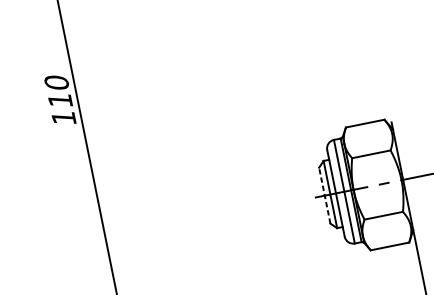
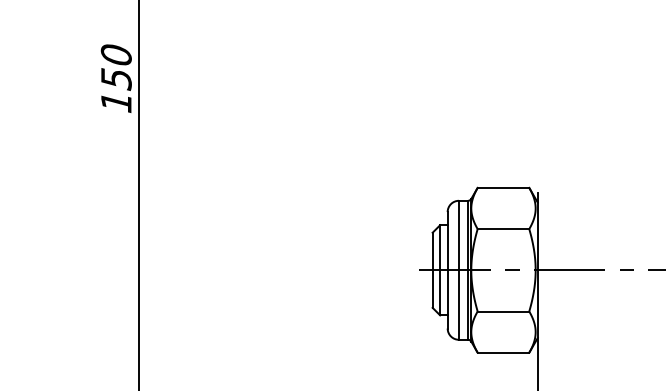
text: (60, 100) -> (116, 79), 110 -> 150
line: (324, 195) -> (432, 270), dashed -> solid

